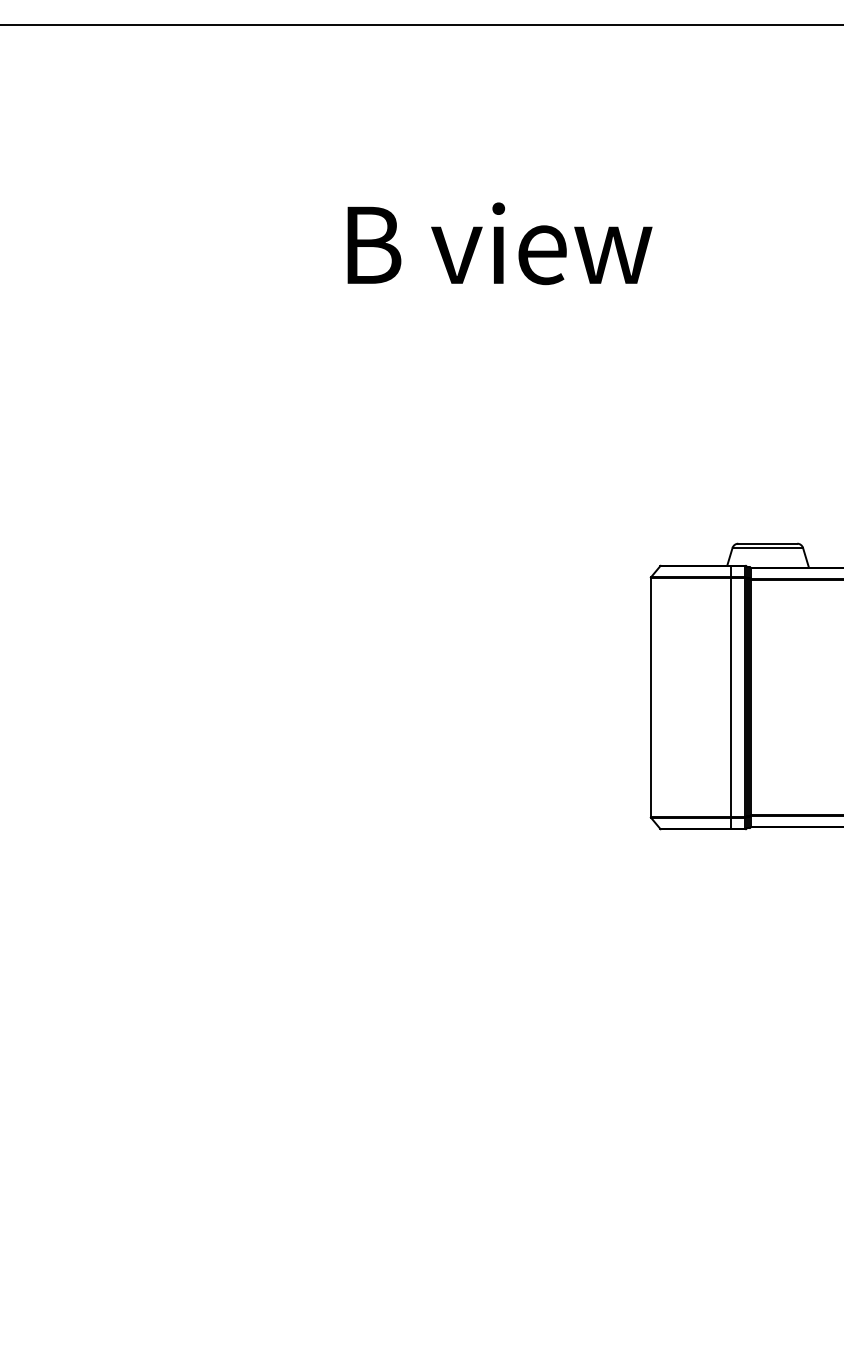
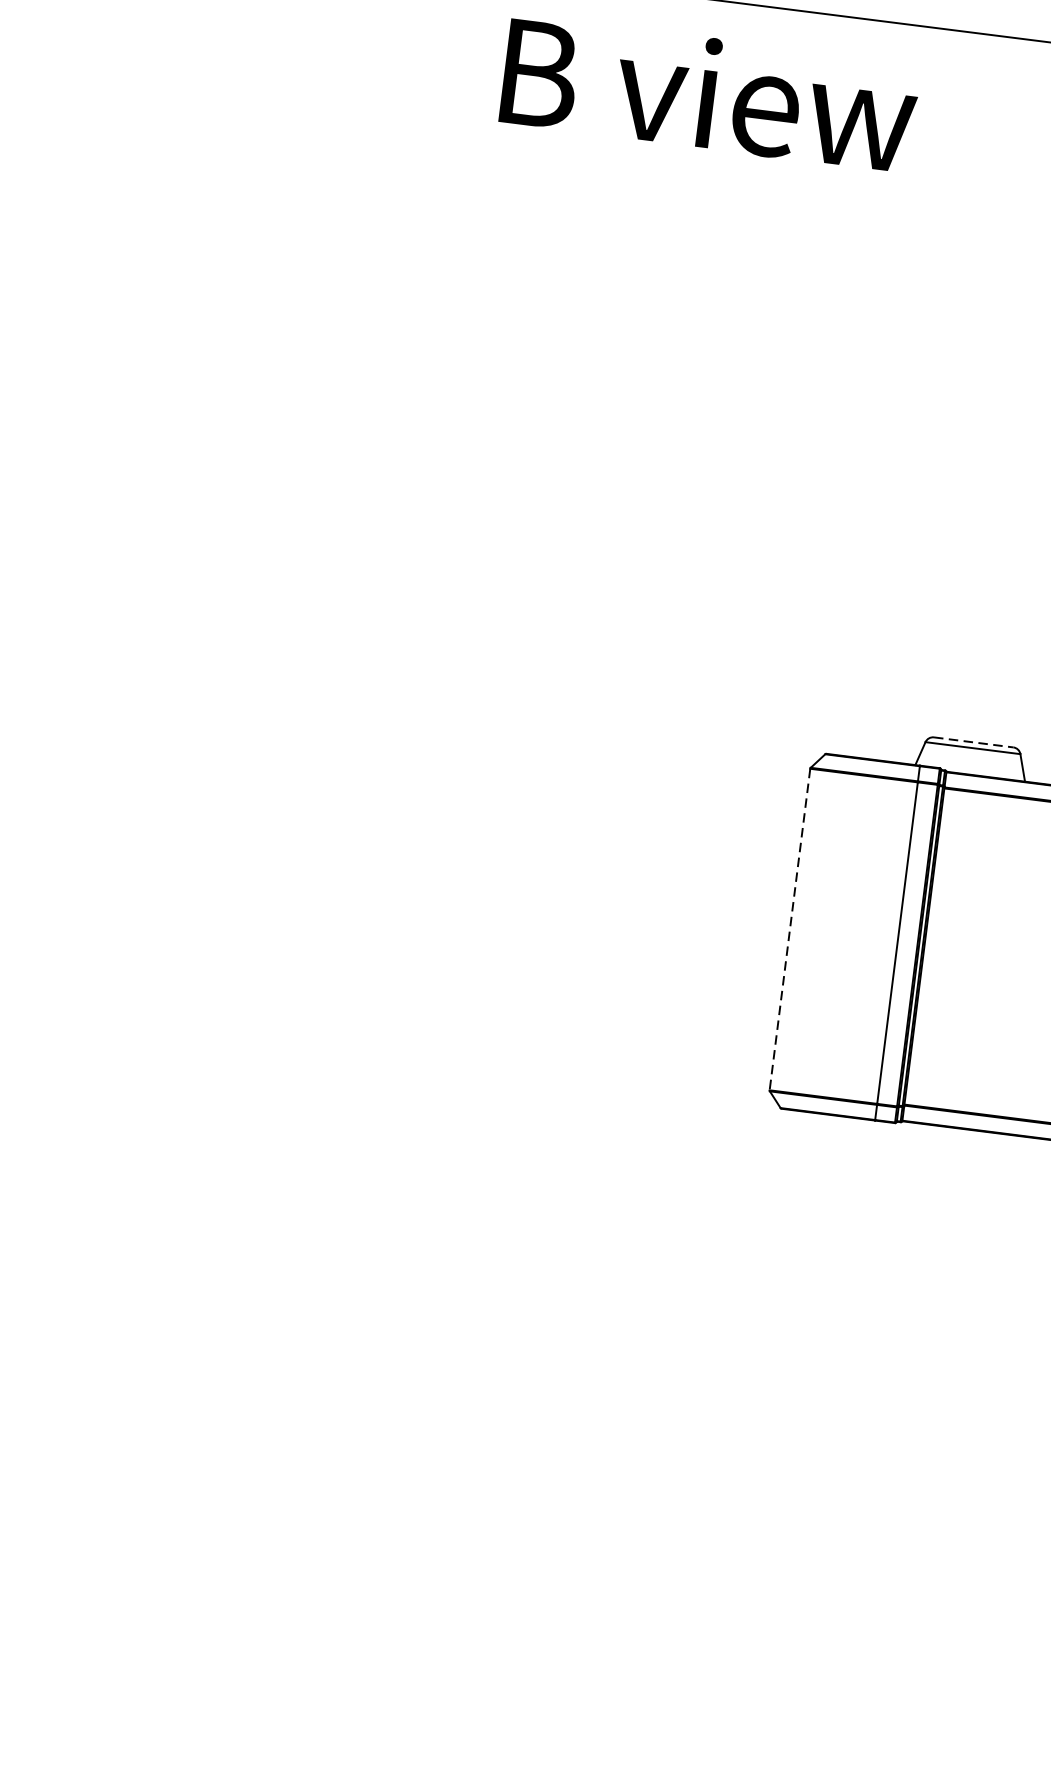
text: (499, 243) -> (709, 93), moved
line: (767, 543) -> (973, 742), solid -> dashed
line: (650, 698) -> (789, 930), solid -> dashed

